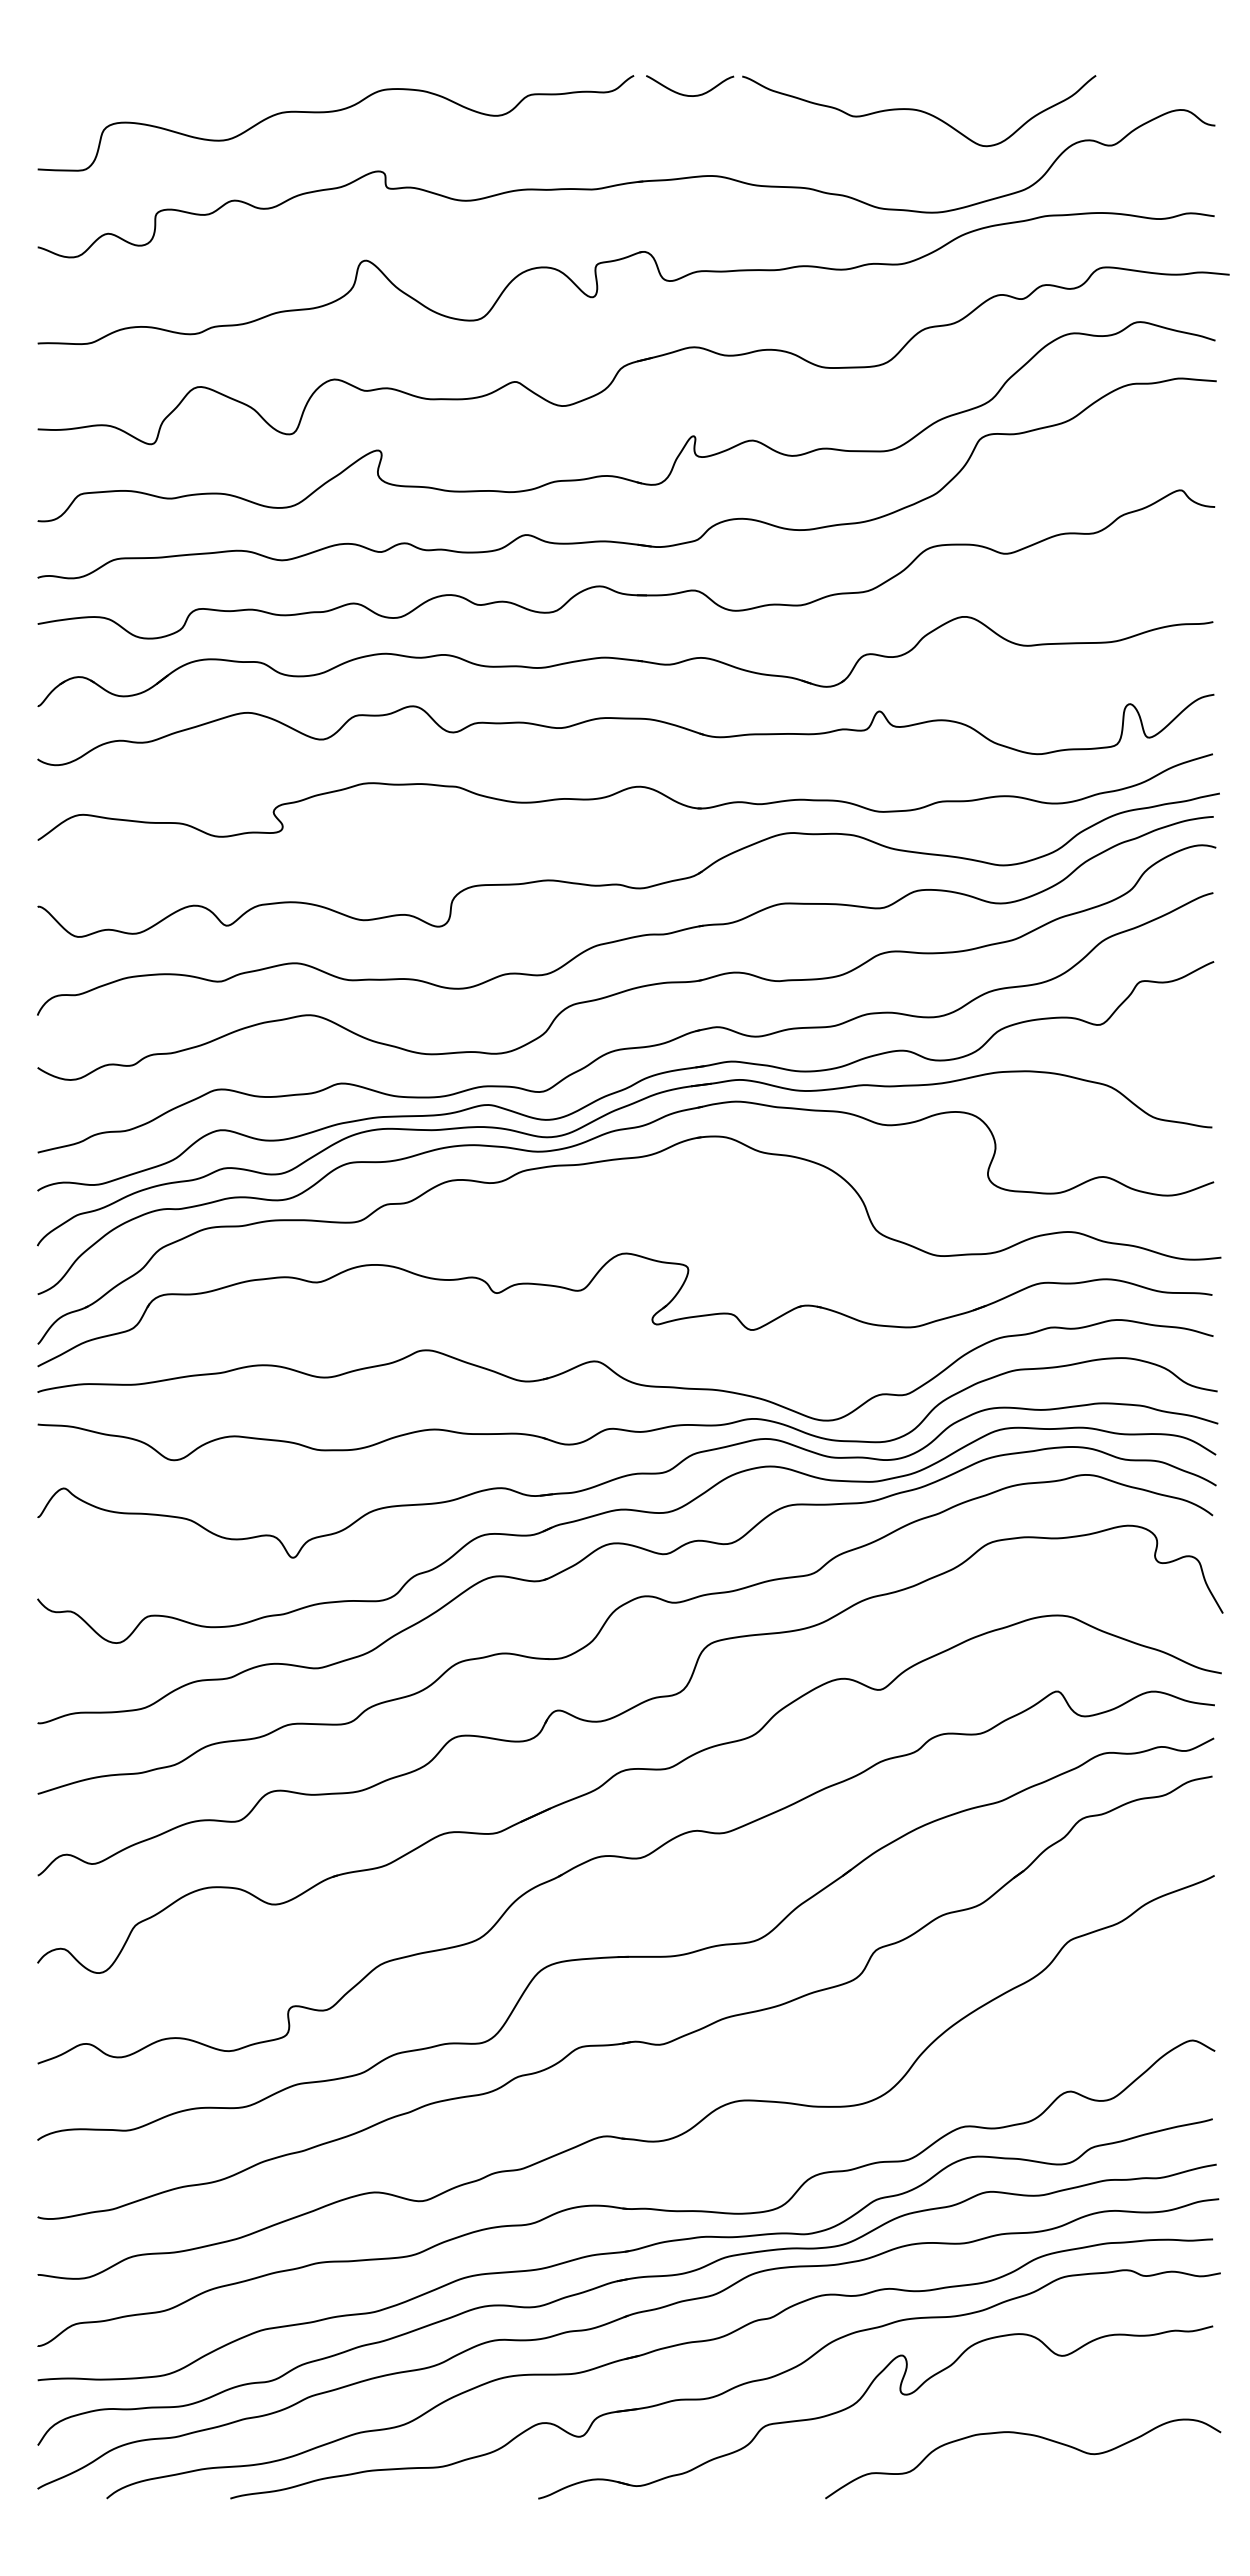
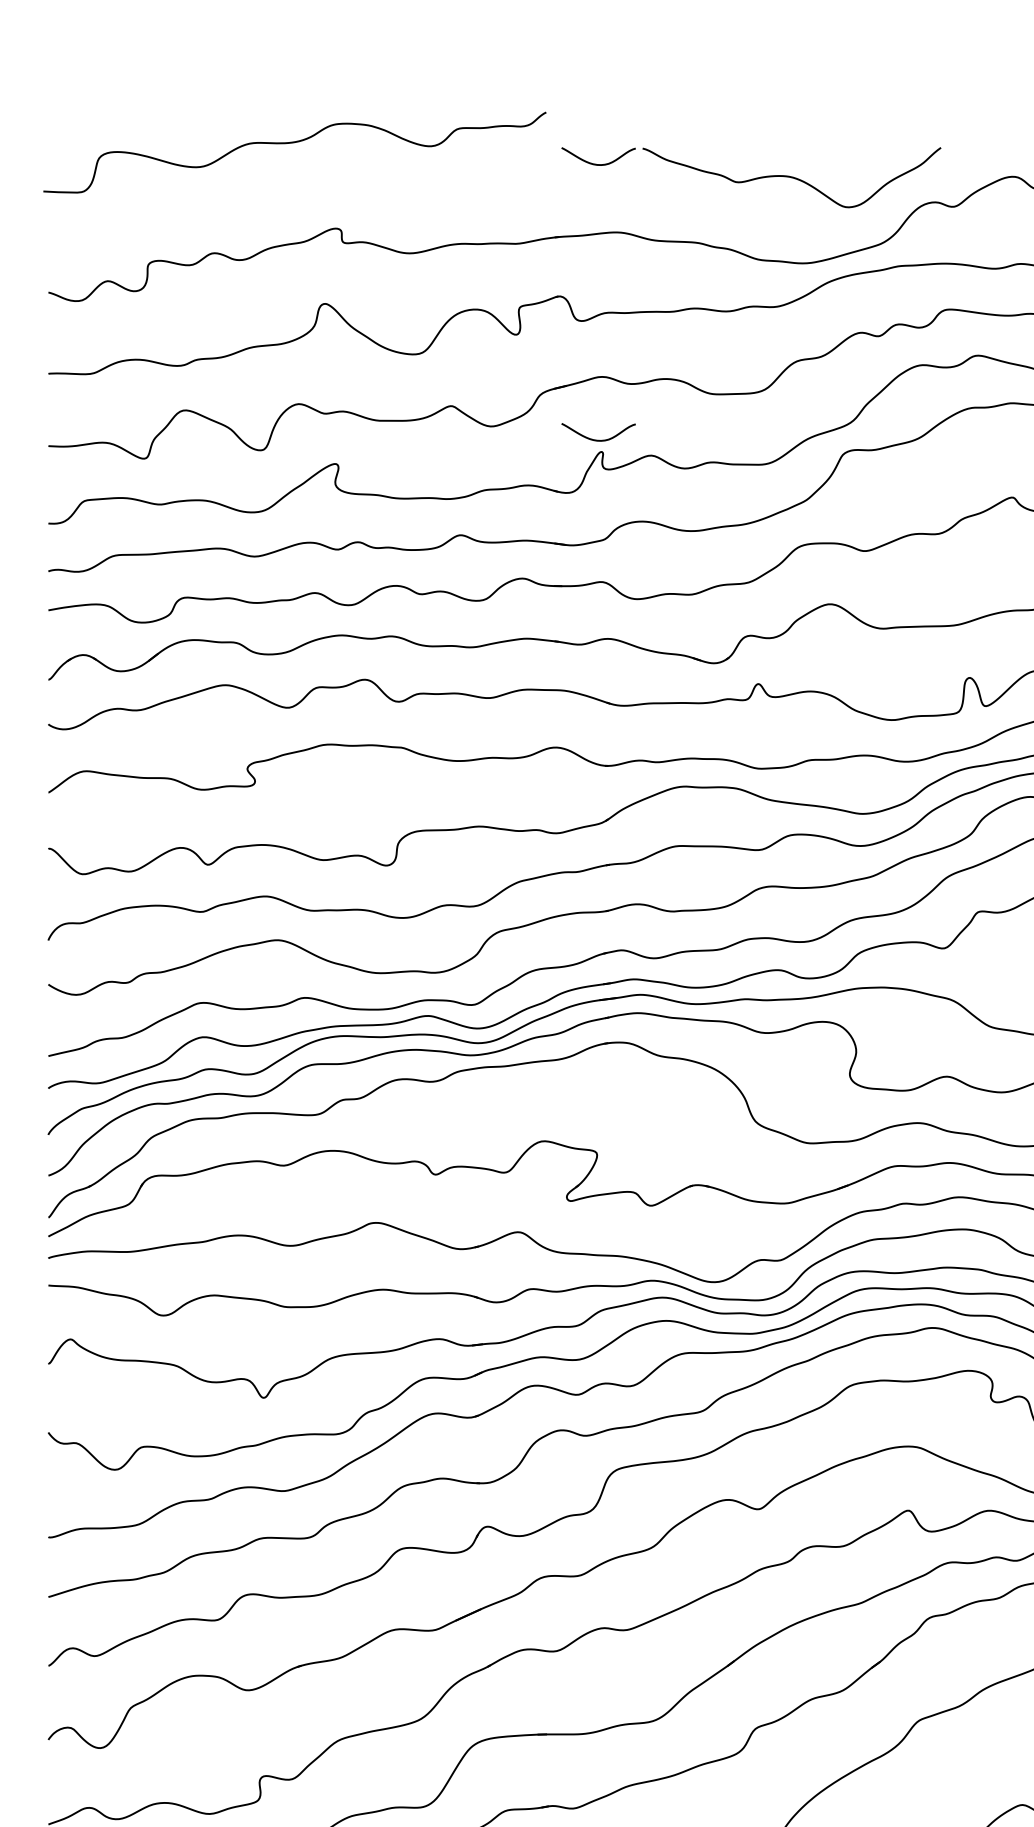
curve: (334, 112) -> (293, 143), moved
curve: (687, 421) -> (596, 439), added

